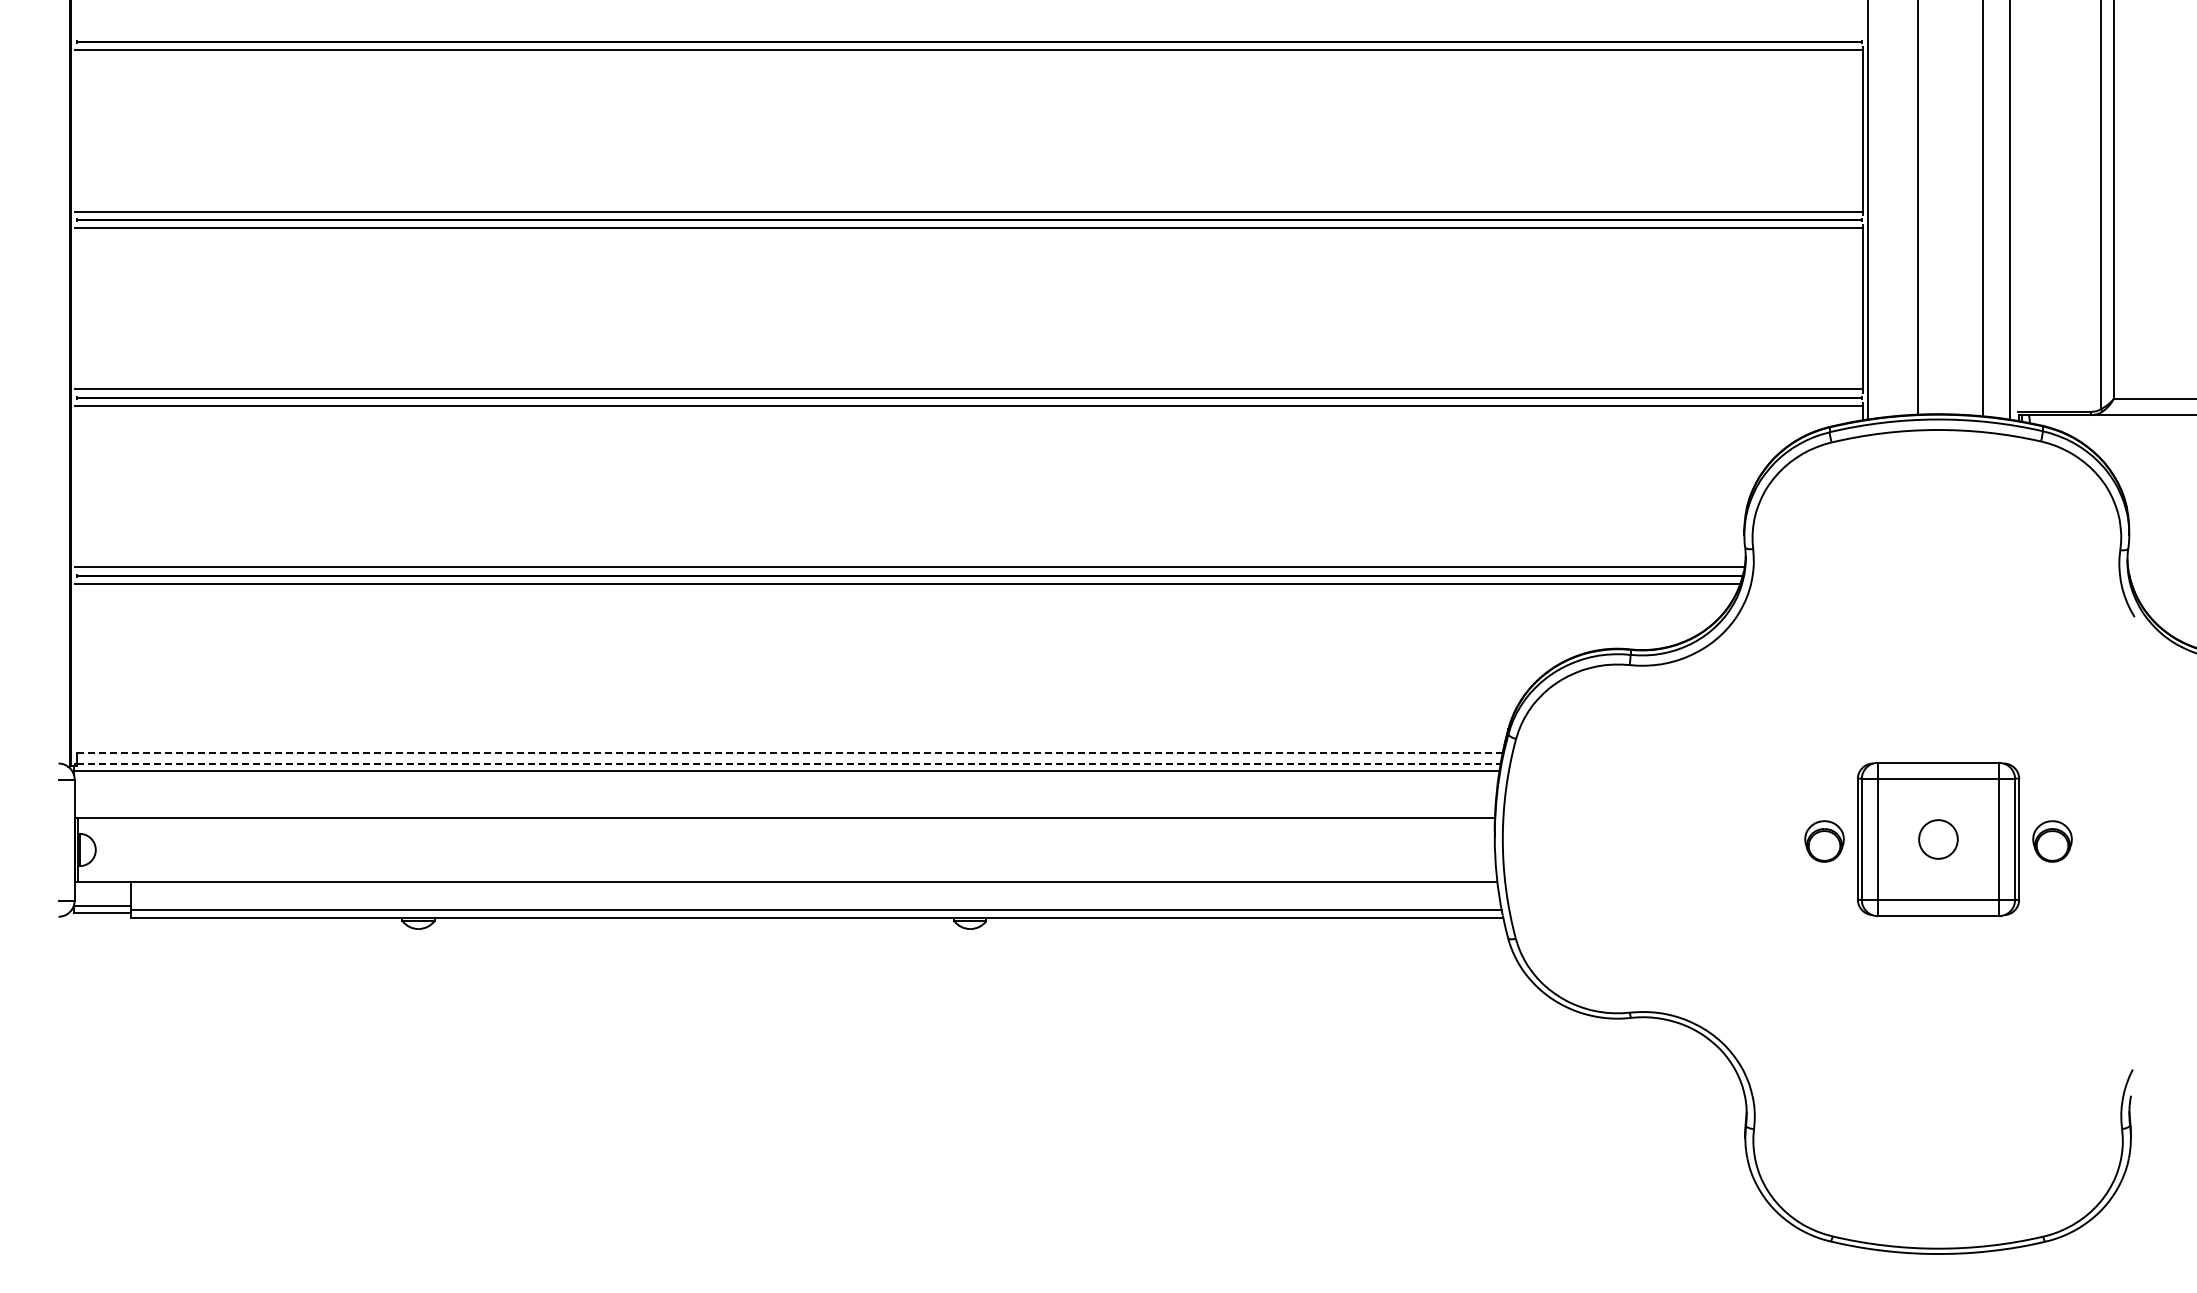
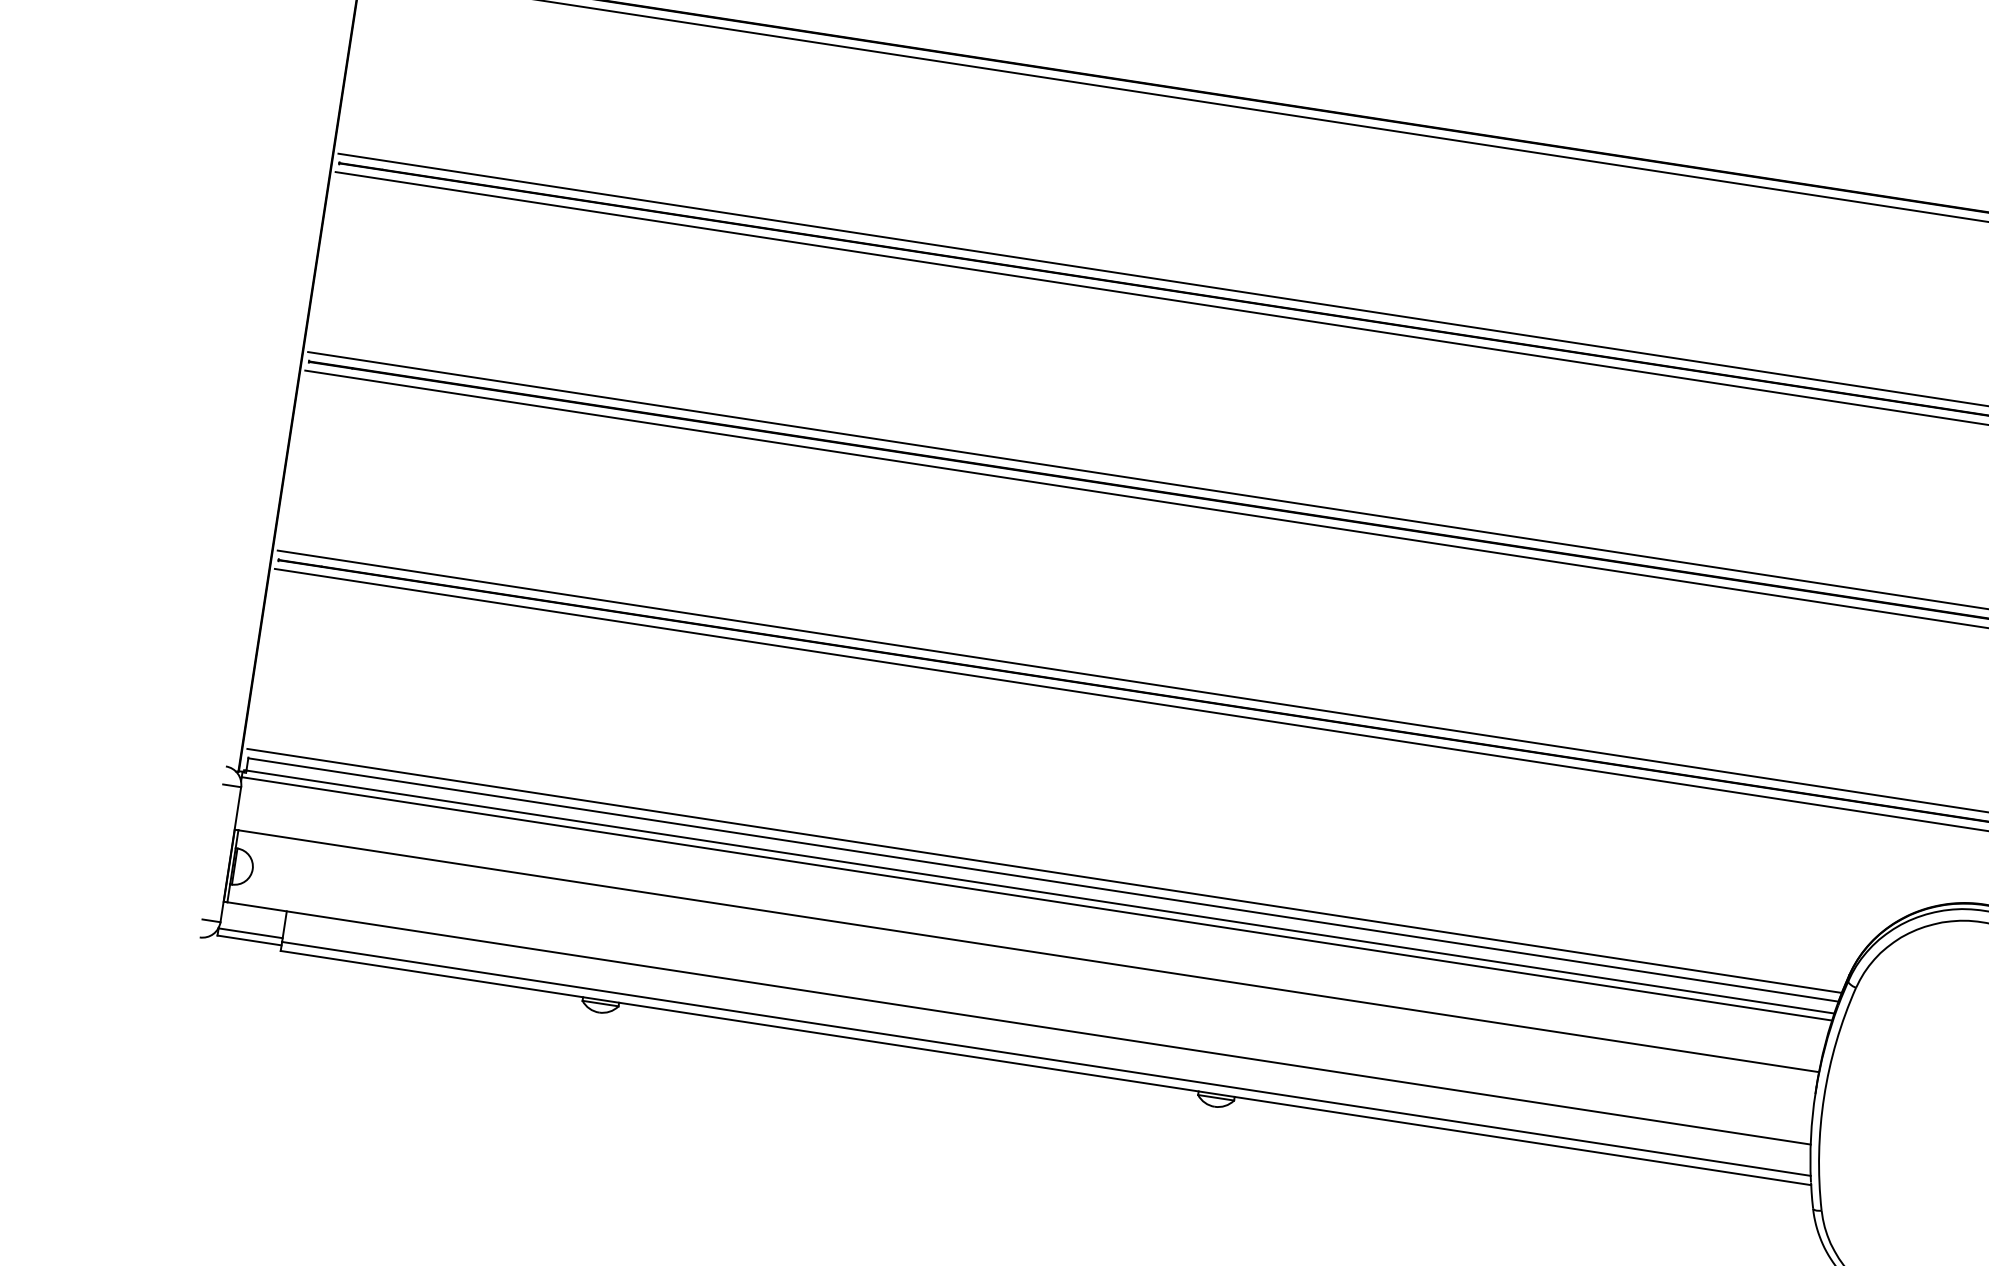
line: (789, 745) -> (1044, 871), added
line: (789, 753) -> (1042, 880), dashed -> solid
line: (788, 764) -> (1039, 892), dashed -> solid

